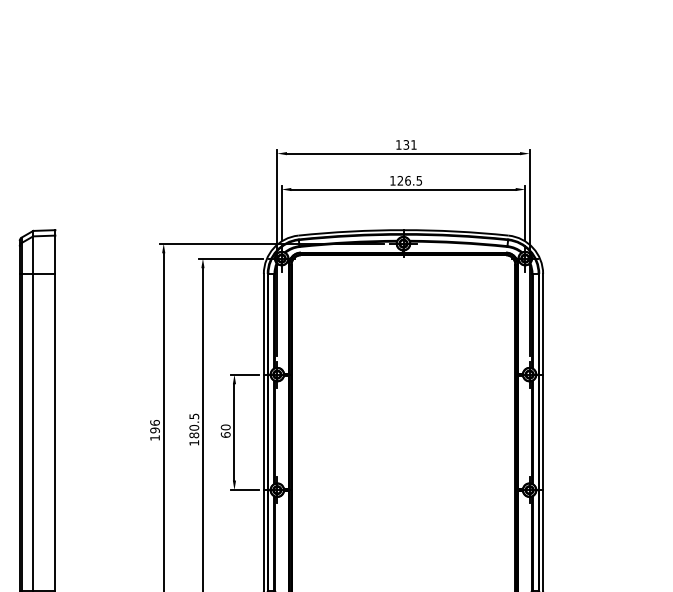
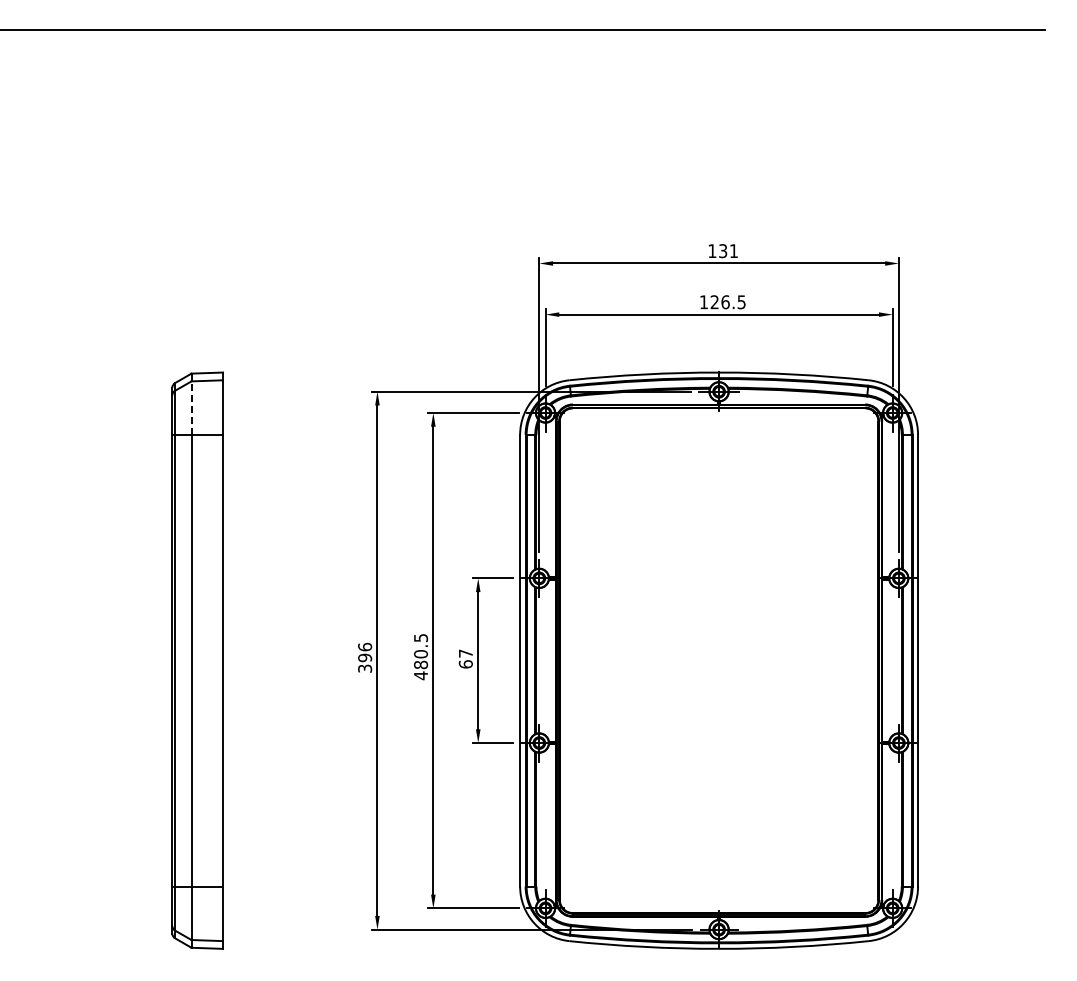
line: (33, 255) -> (191, 408), solid -> dashed
text: (225, 427) -> (465, 653), 60 -> 67
text: (155, 437) -> (365, 668), 196 -> 396
text: (193, 442) -> (420, 675), 180.5 -> 480.5

